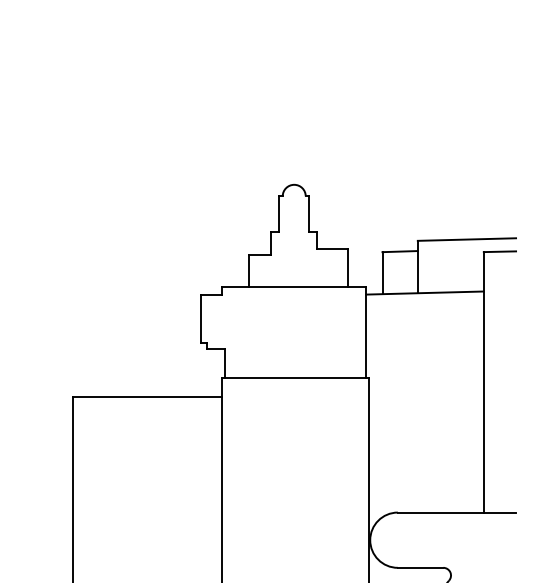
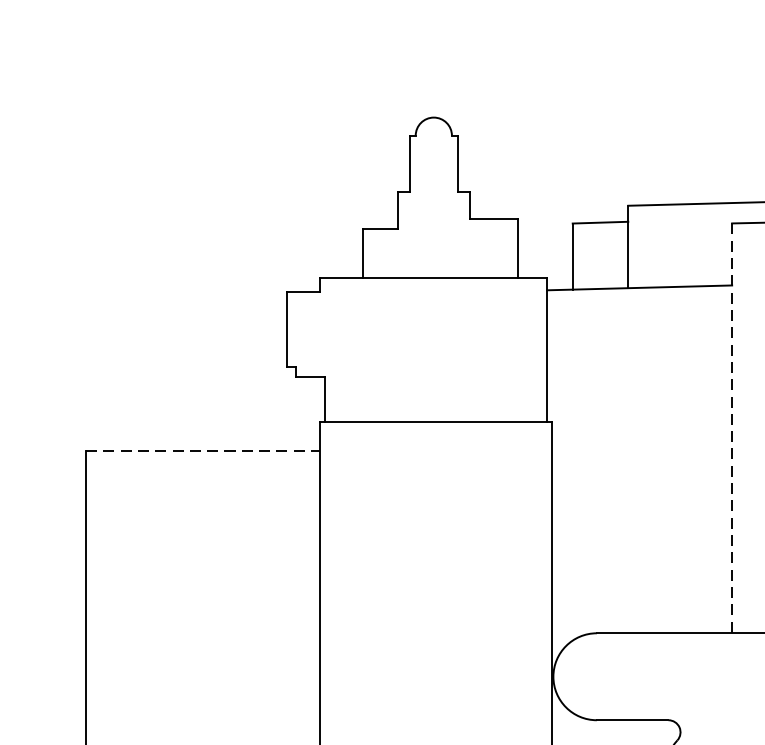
line: (483, 382) -> (731, 428), solid -> dashed
line: (148, 396) -> (204, 450), solid -> dashed

